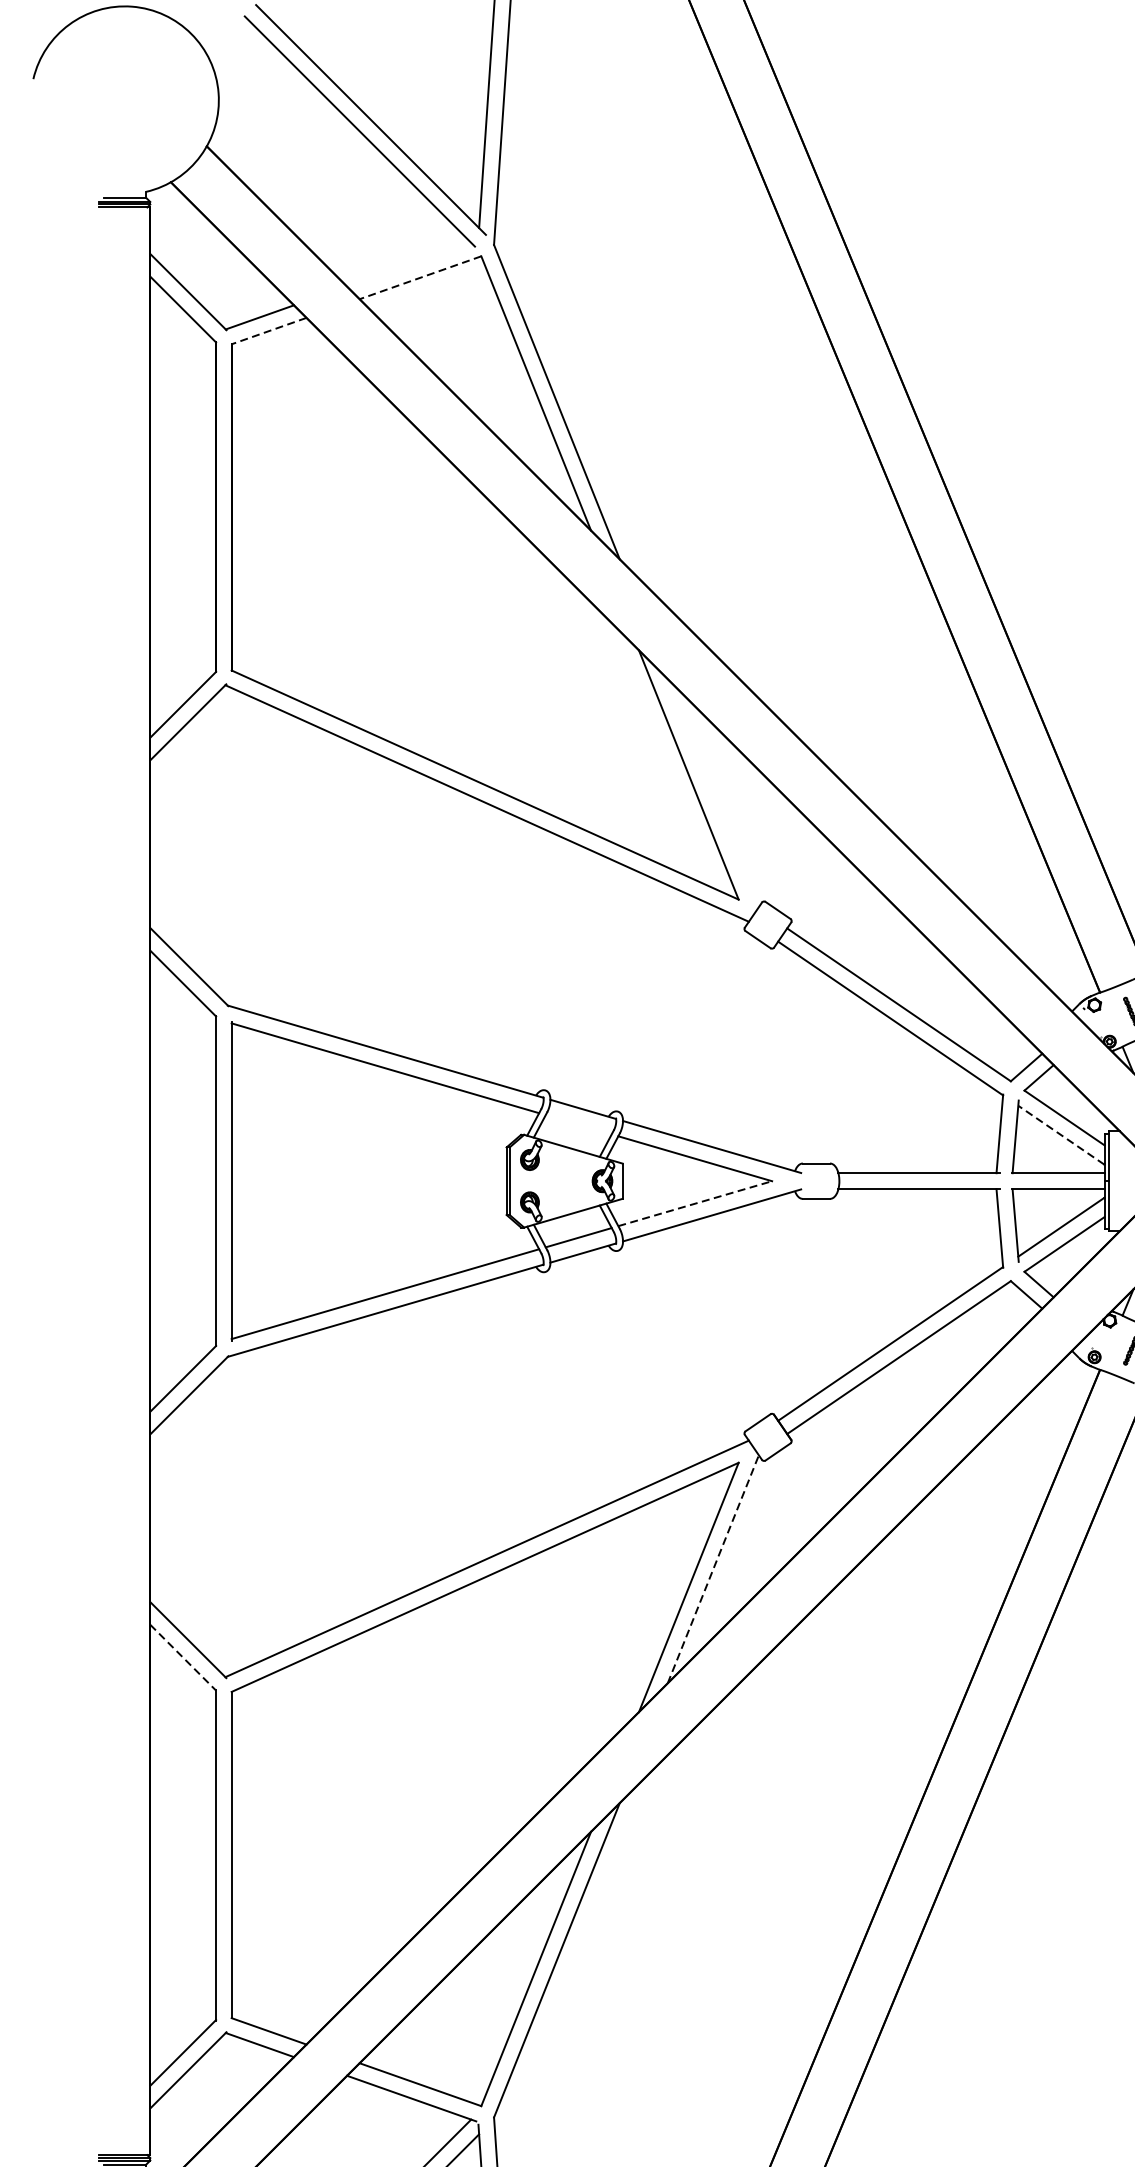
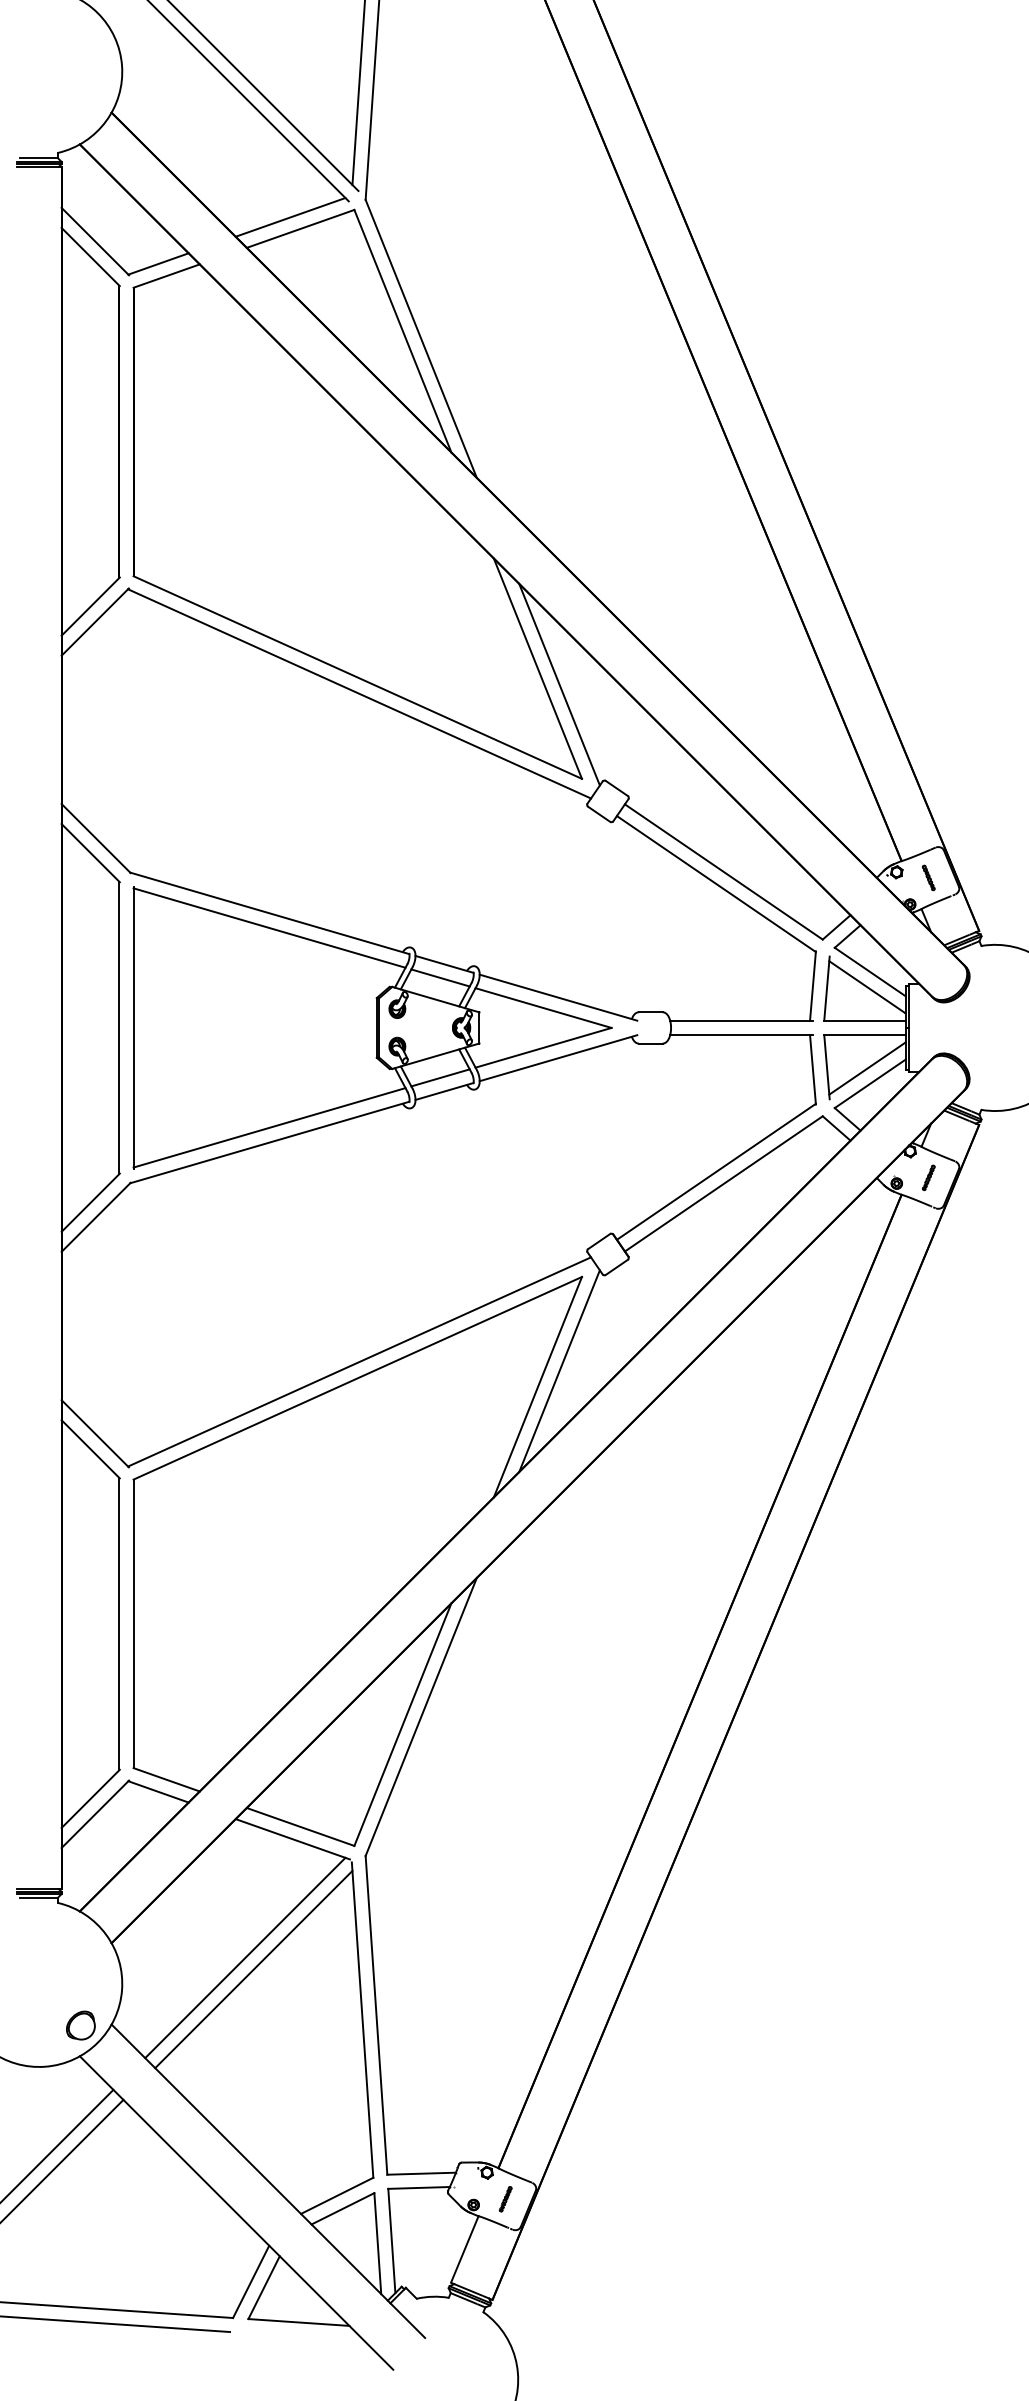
line: (409, 264) -> (290, 217), added
line: (420, 278) -> (300, 229), dashed -> solid
line: (268, 331) -> (166, 276), dashed -> solid
line: (713, 792) -> (559, 684), added
line: (578, 1124) -> (440, 977), added
line: (1060, 1134) -> (866, 986), dashed -> solid
line: (695, 1203) -> (543, 1047), dashed -> solid
line: (713, 1569) -> (559, 1371), dashed -> solid
line: (184, 1657) -> (91, 1449), dashed -> solid

